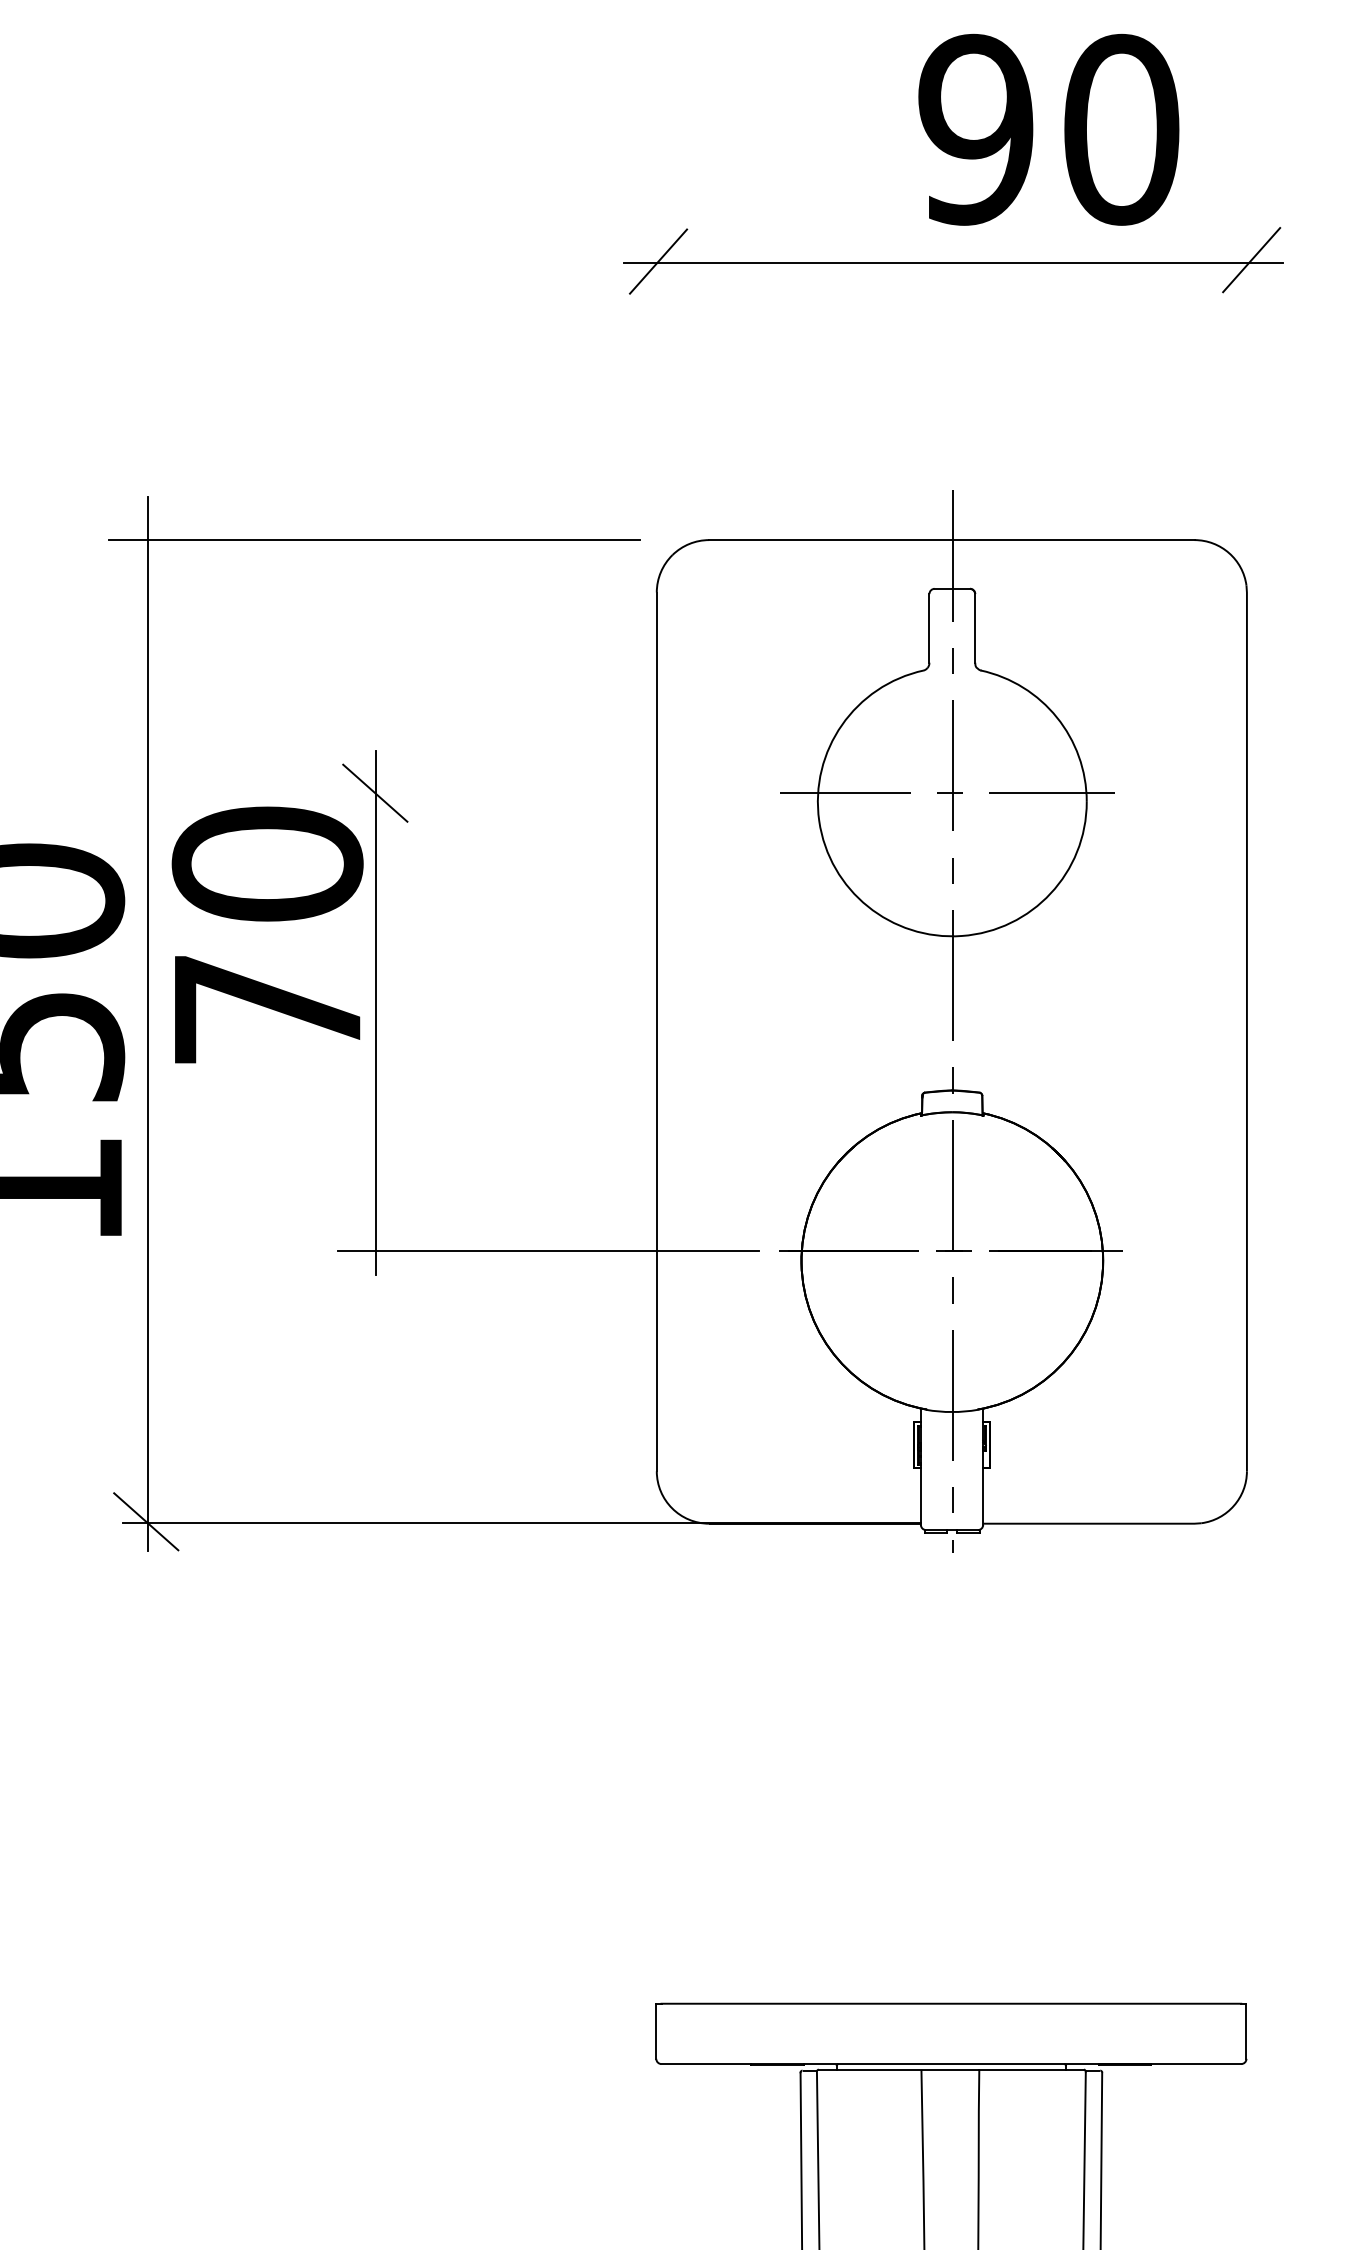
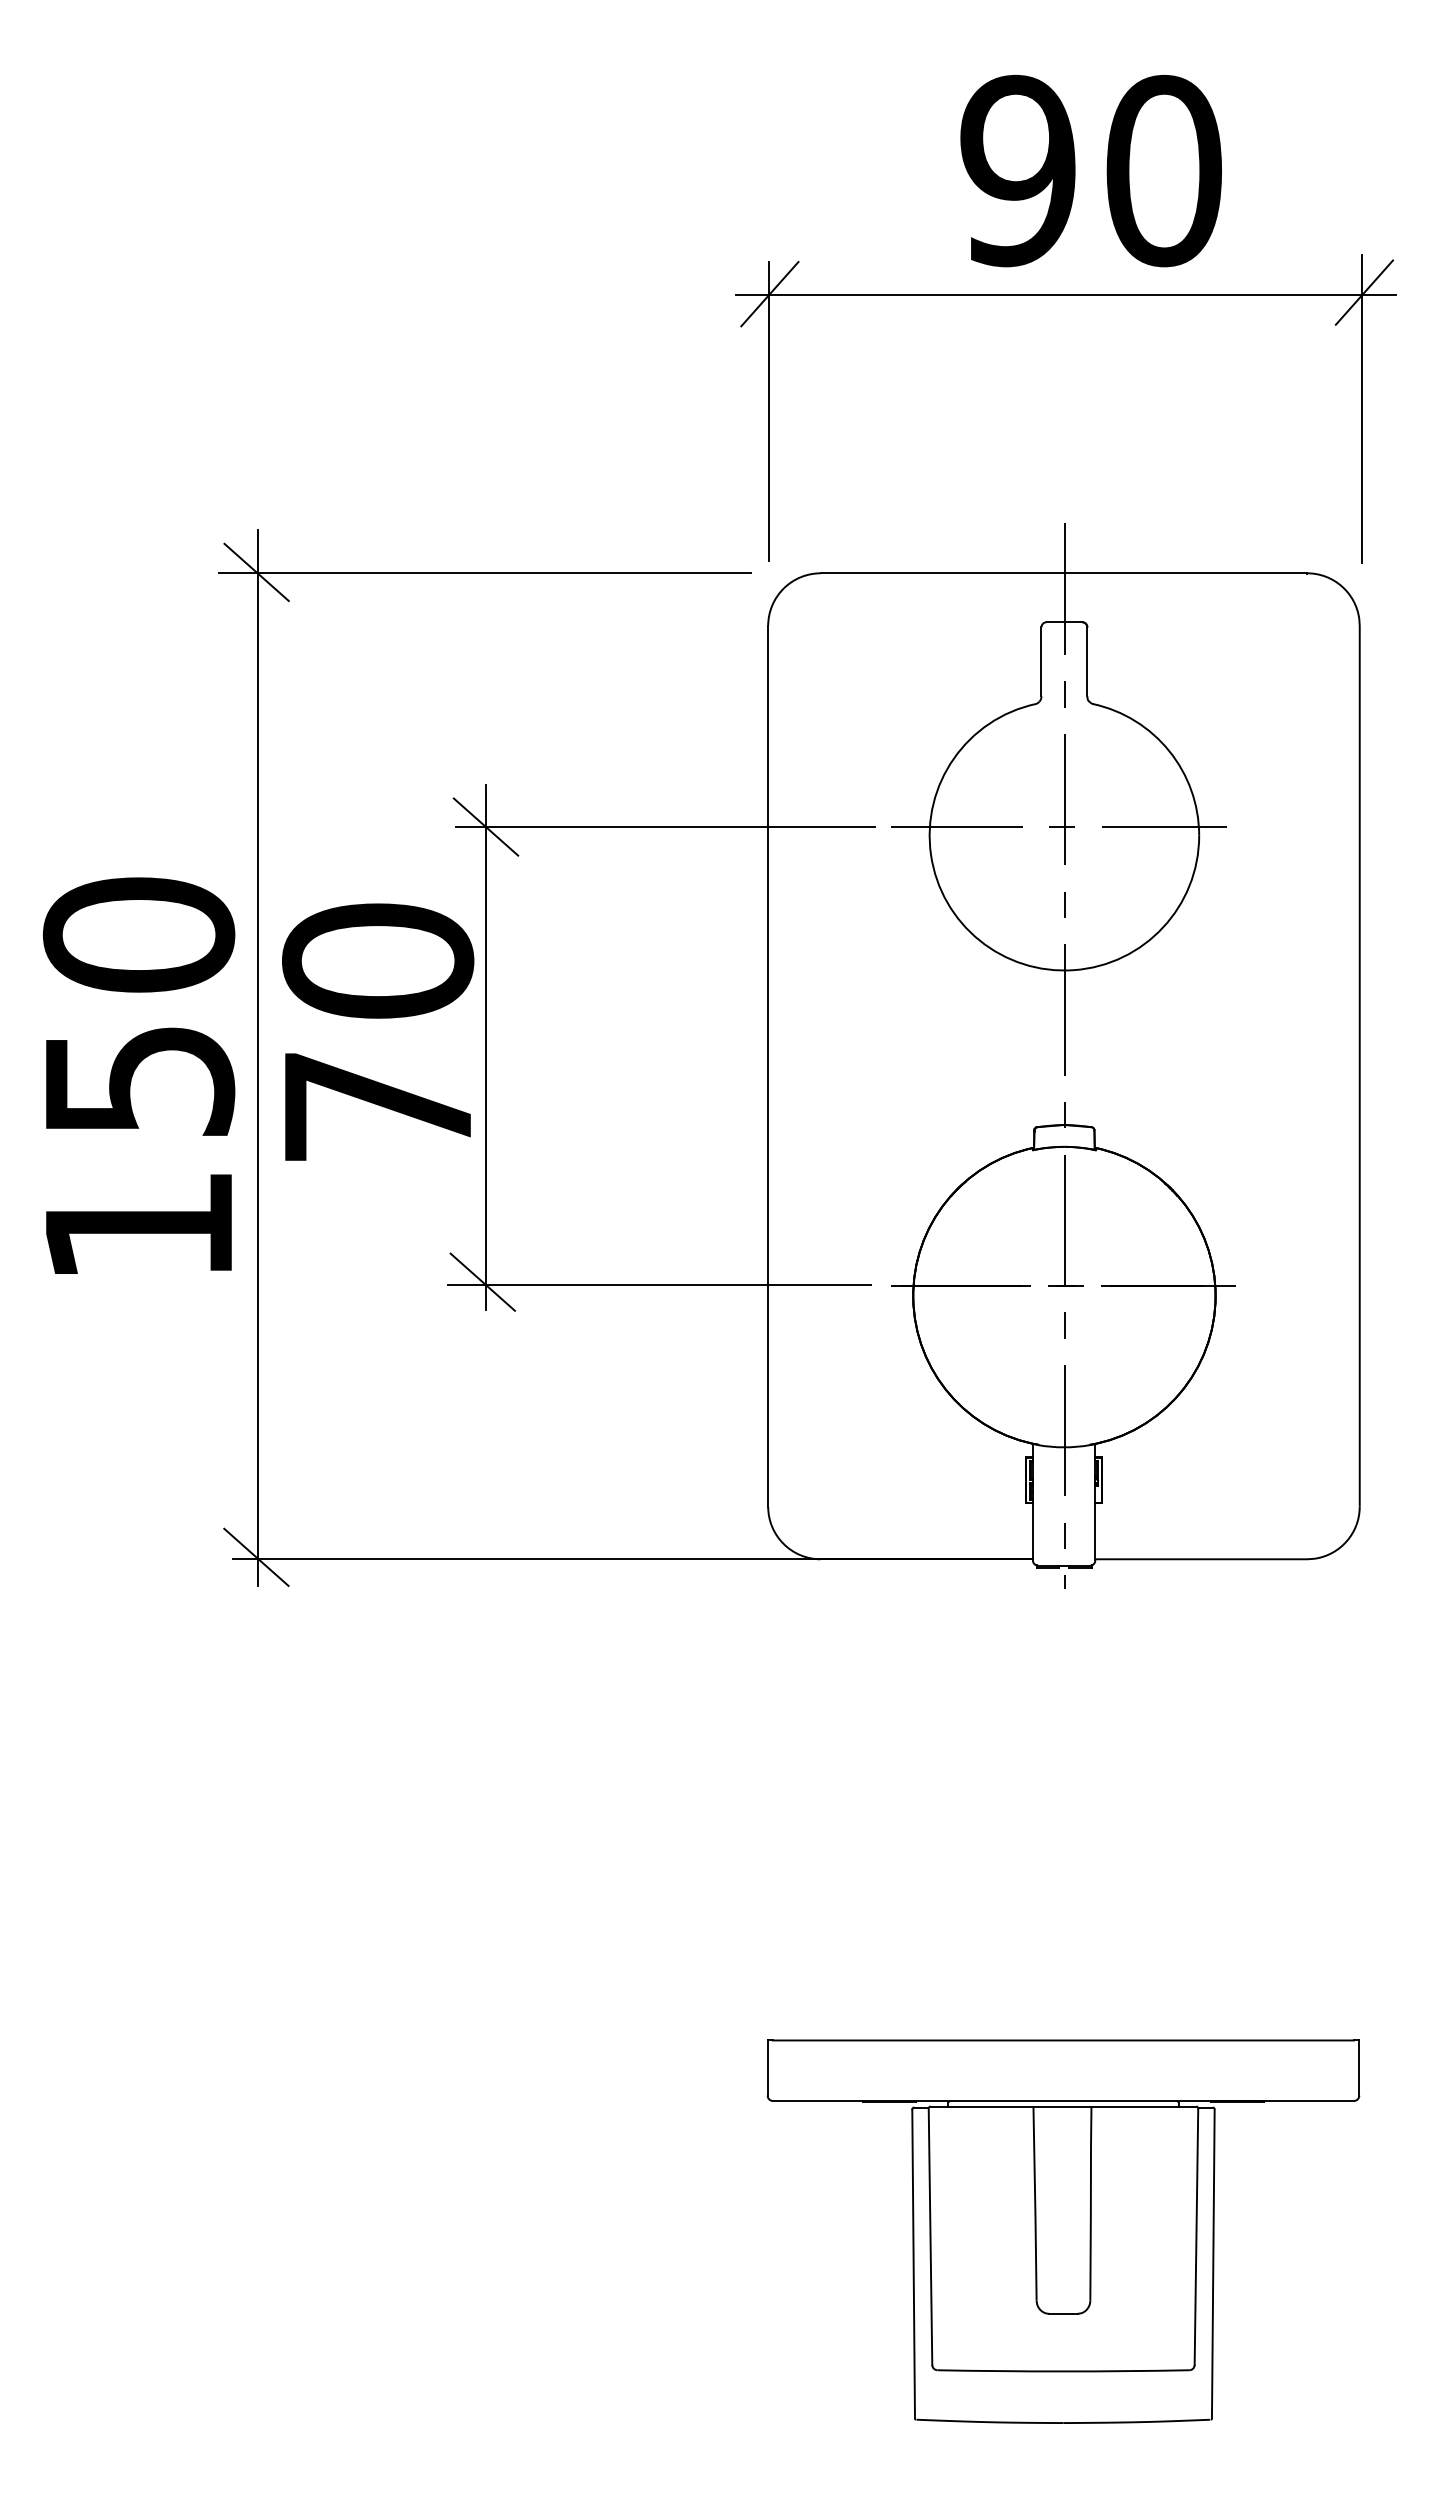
text: (1048, 129) -> (1090, 170), moved
line: (1248, 375) -> (1361, 408), added
line: (657, 378) -> (768, 411), added
line: (146, 539) -> (256, 572), added
line: (554, 793) -> (665, 827), added
text: (268, 934) -> (378, 1031), moved
line: (371, 1246) -> (482, 1281), added

